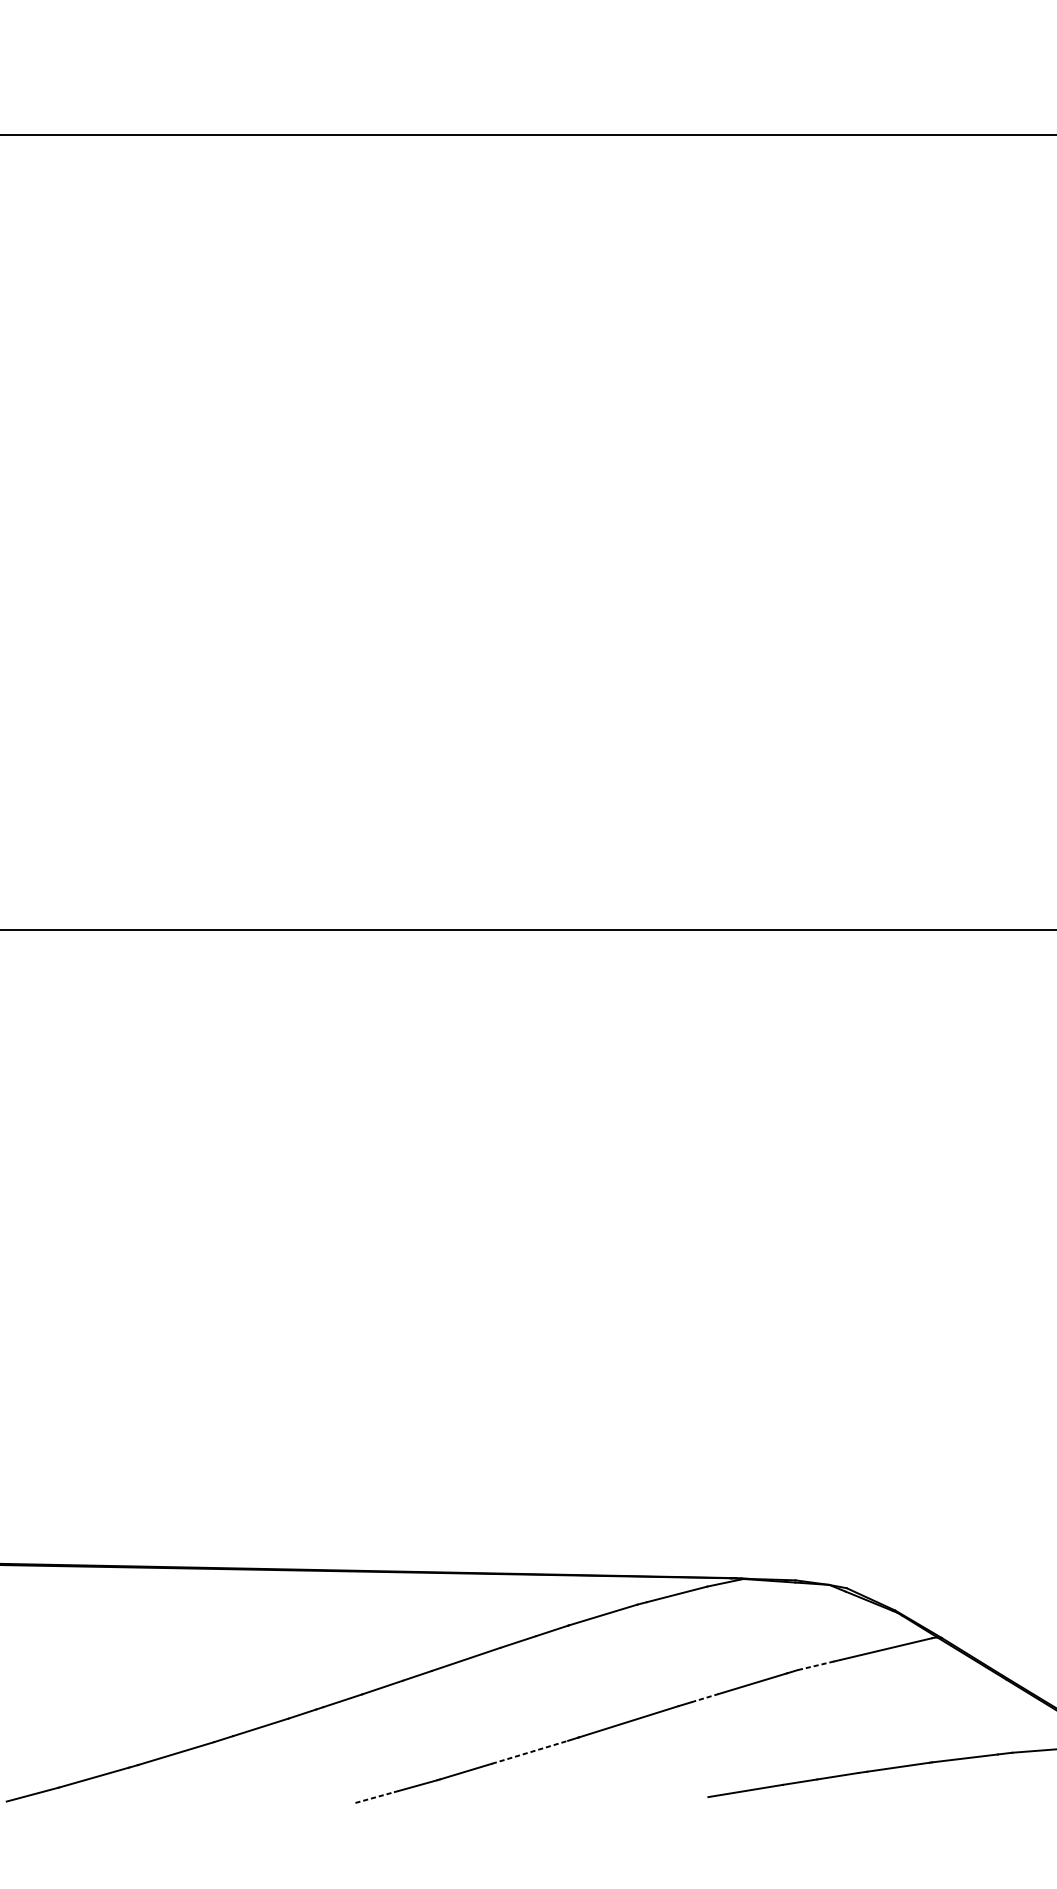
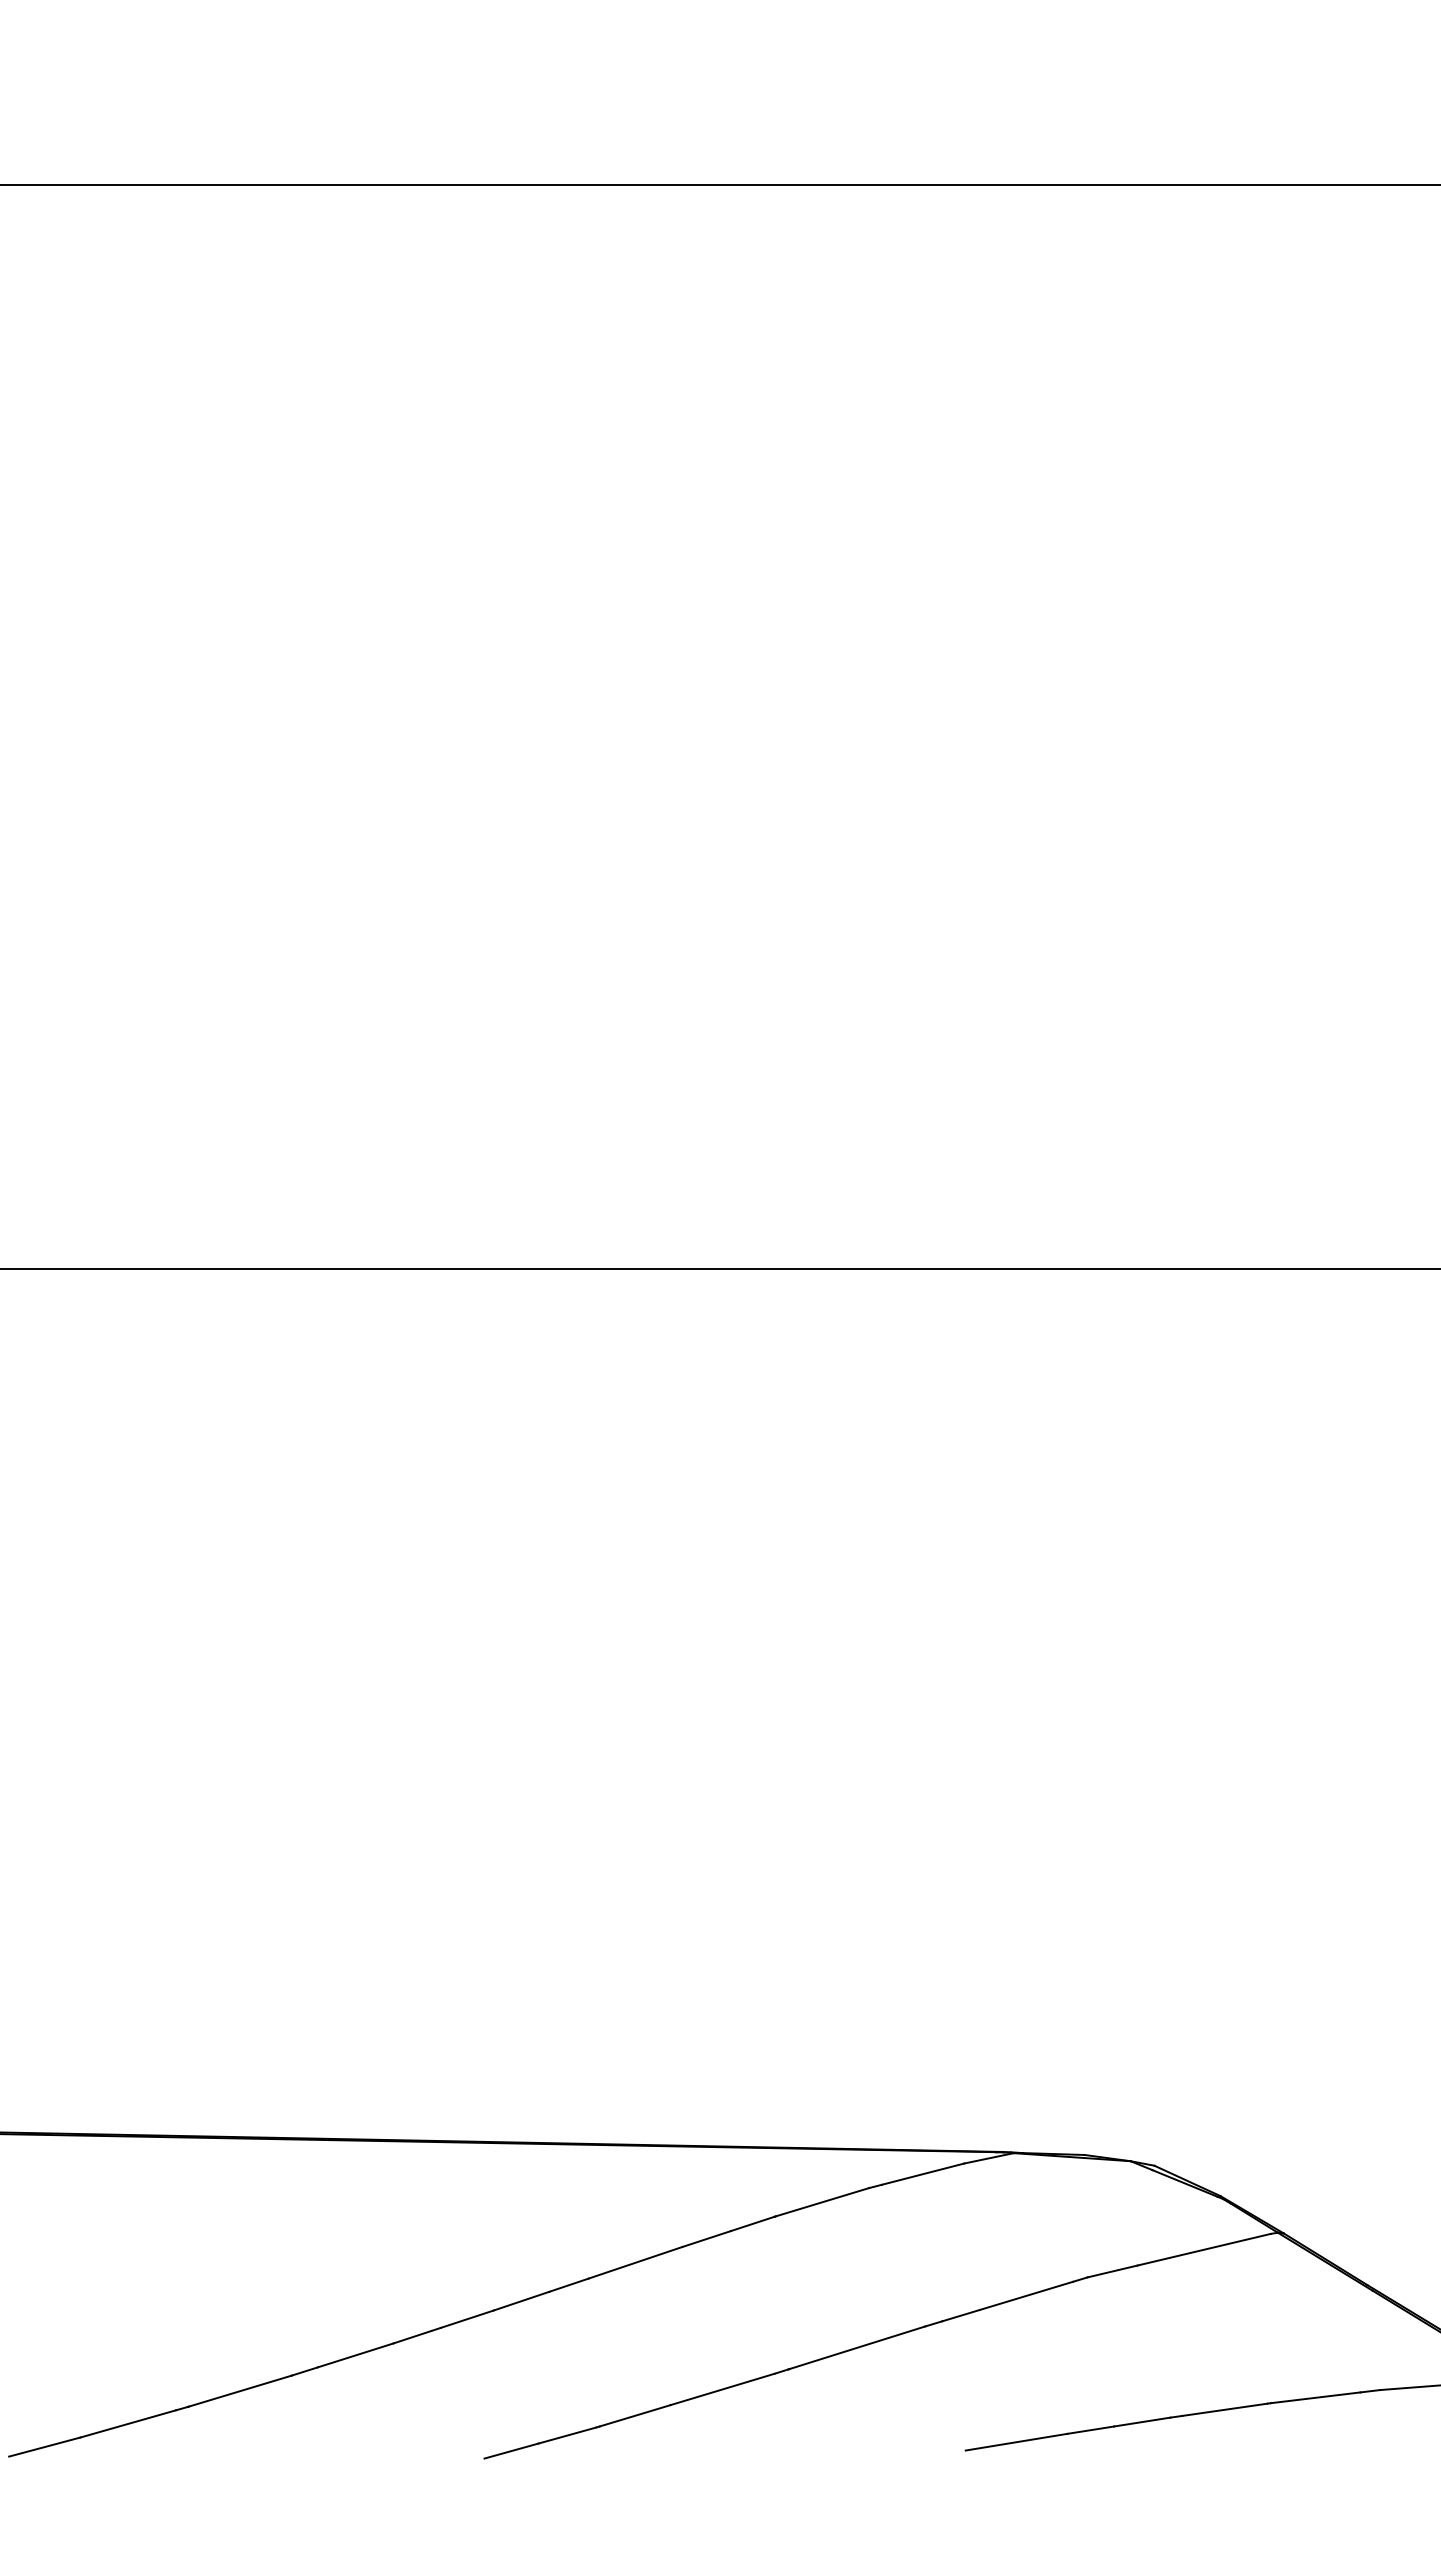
line: (815, 1665) -> (1112, 2271), dashed -> solid
line: (705, 1698) -> (961, 2315), dashed -> solid
line: (530, 1752) -> (723, 2389), dashed -> solid
line: (375, 1797) -> (511, 2451), dashed -> solid

